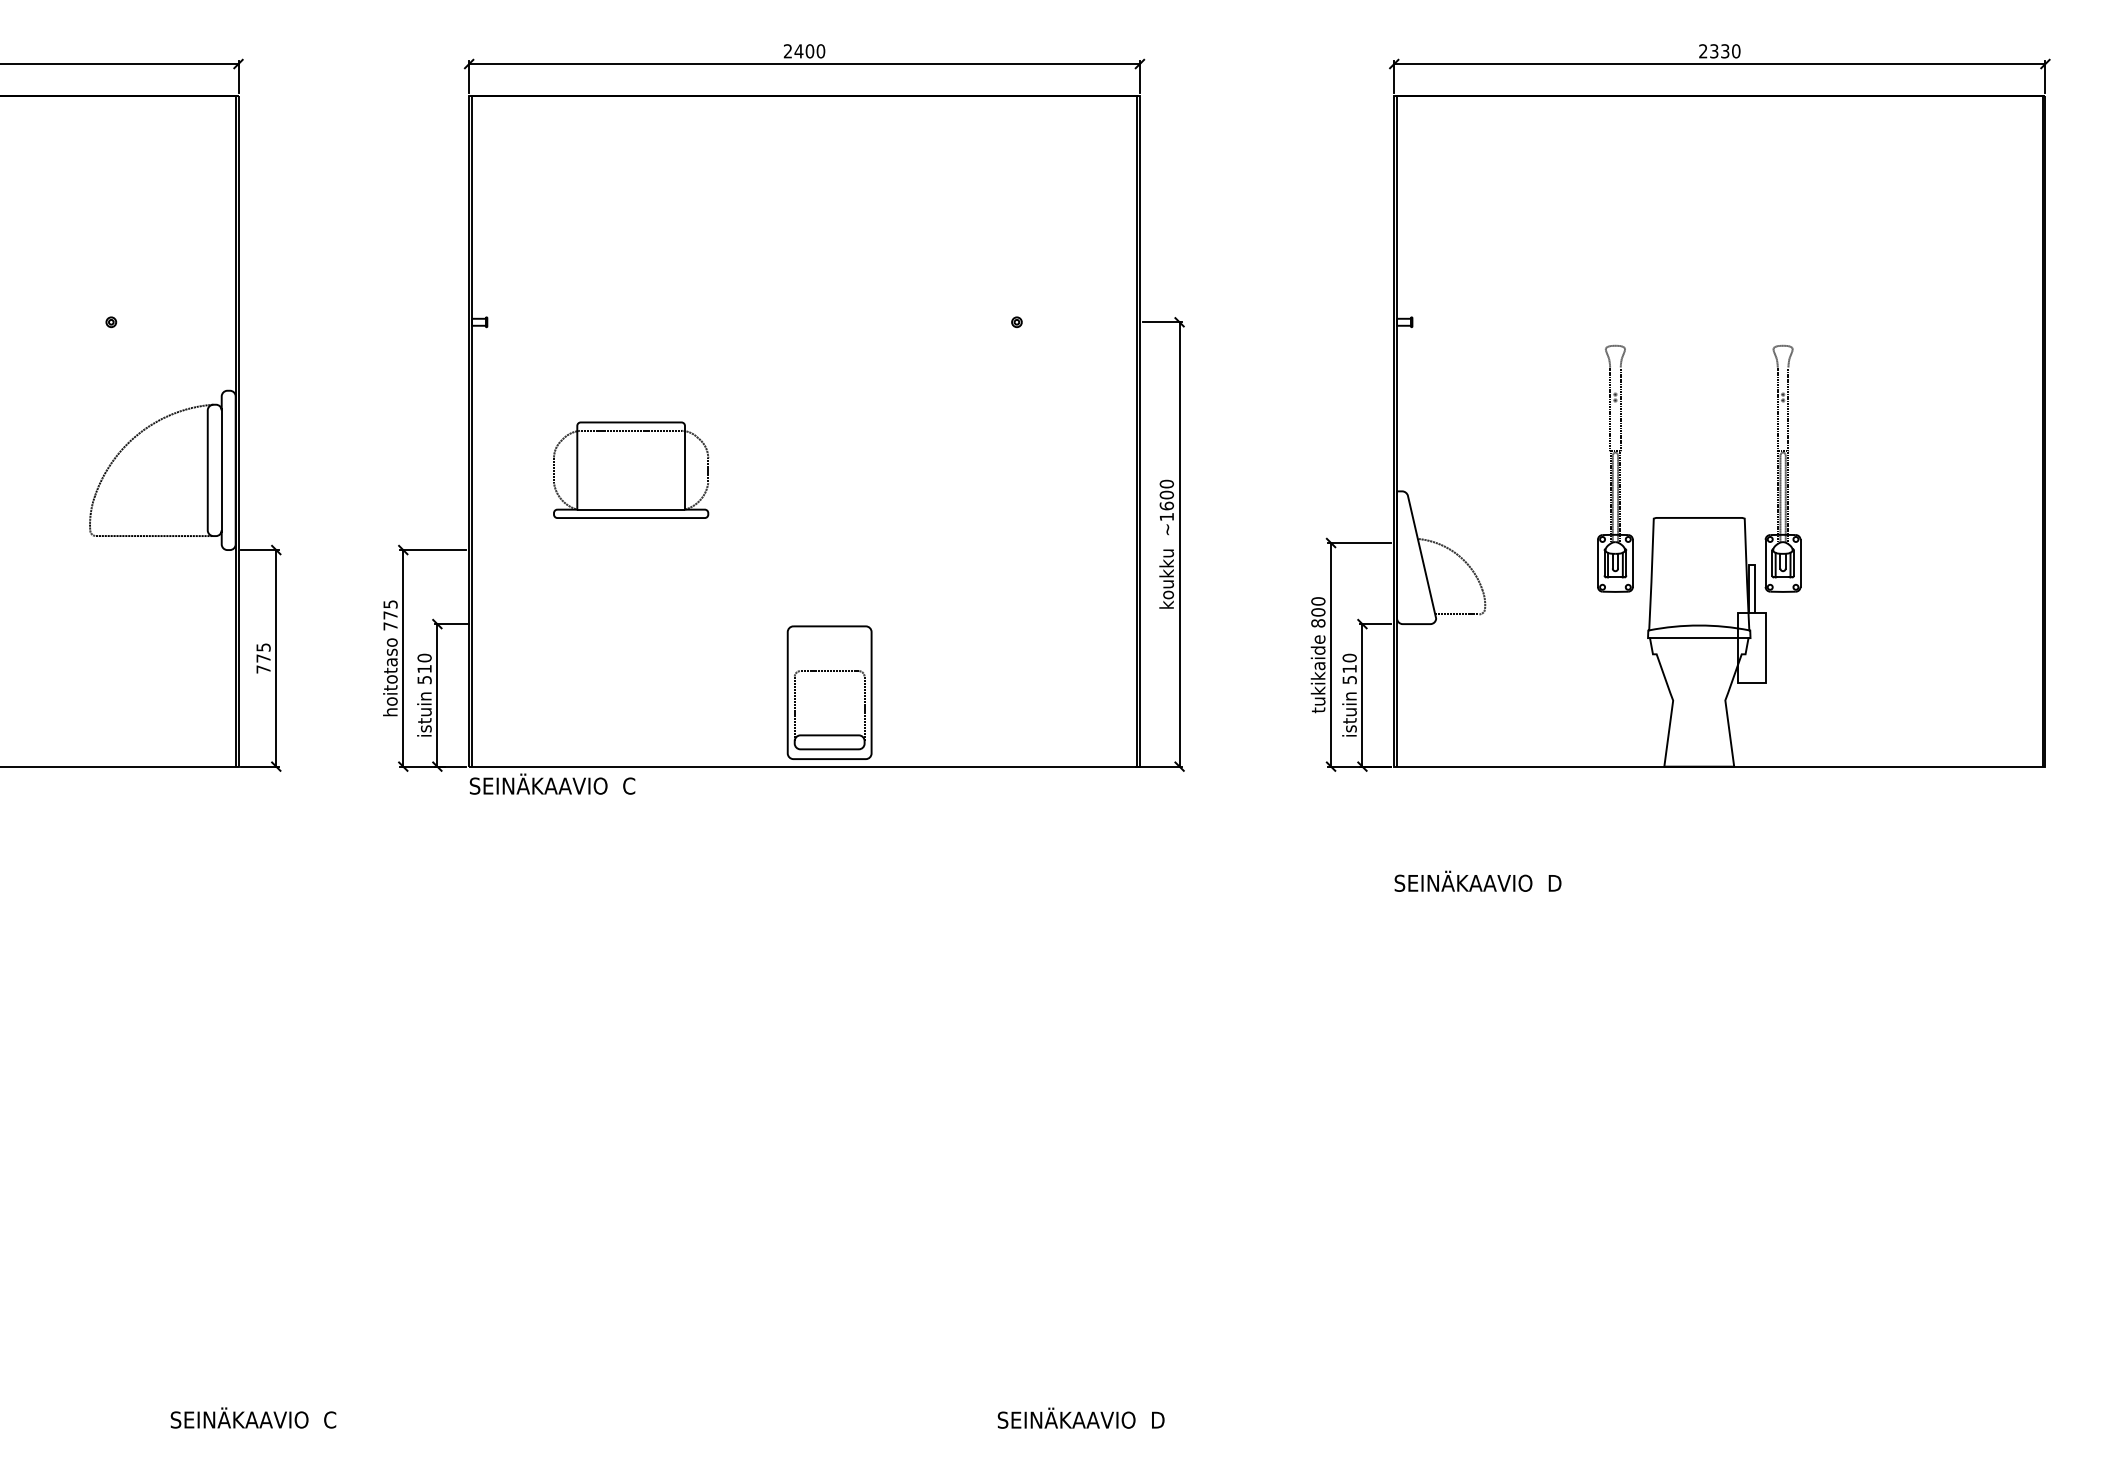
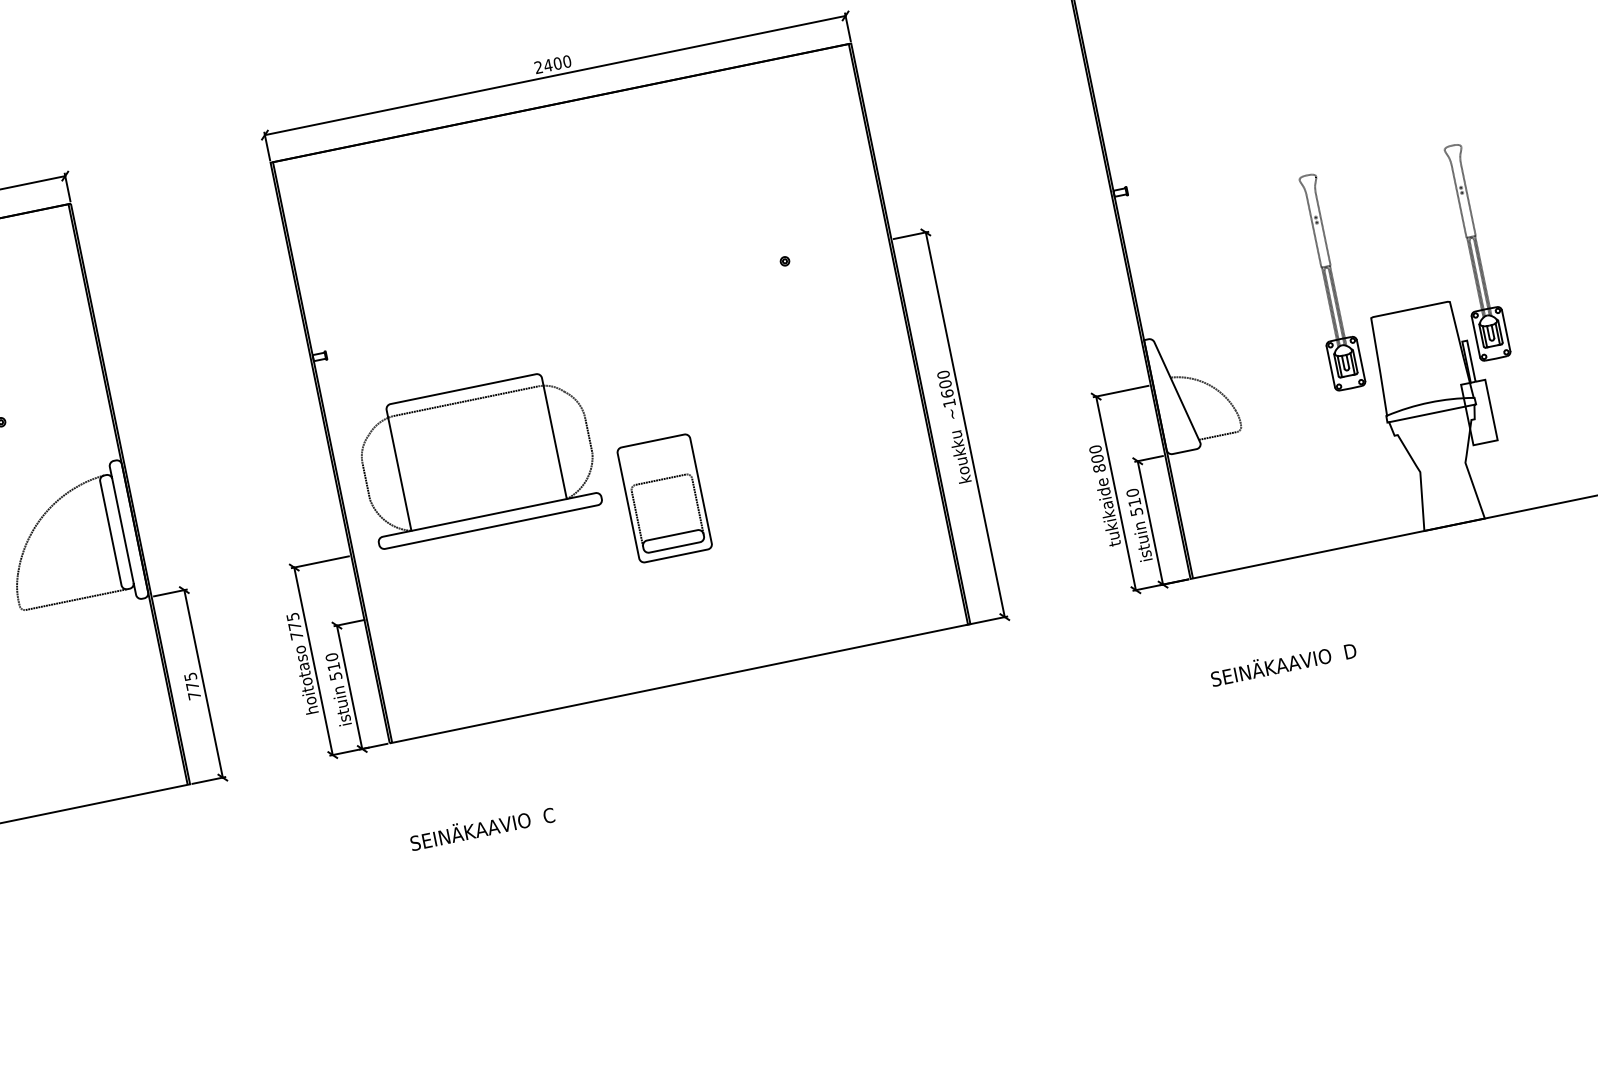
part: (630, 469) -> (476, 457), size x1.67
part: (829, 692) -> (664, 498), moved
text: (552, 783) -> (482, 827), moved

